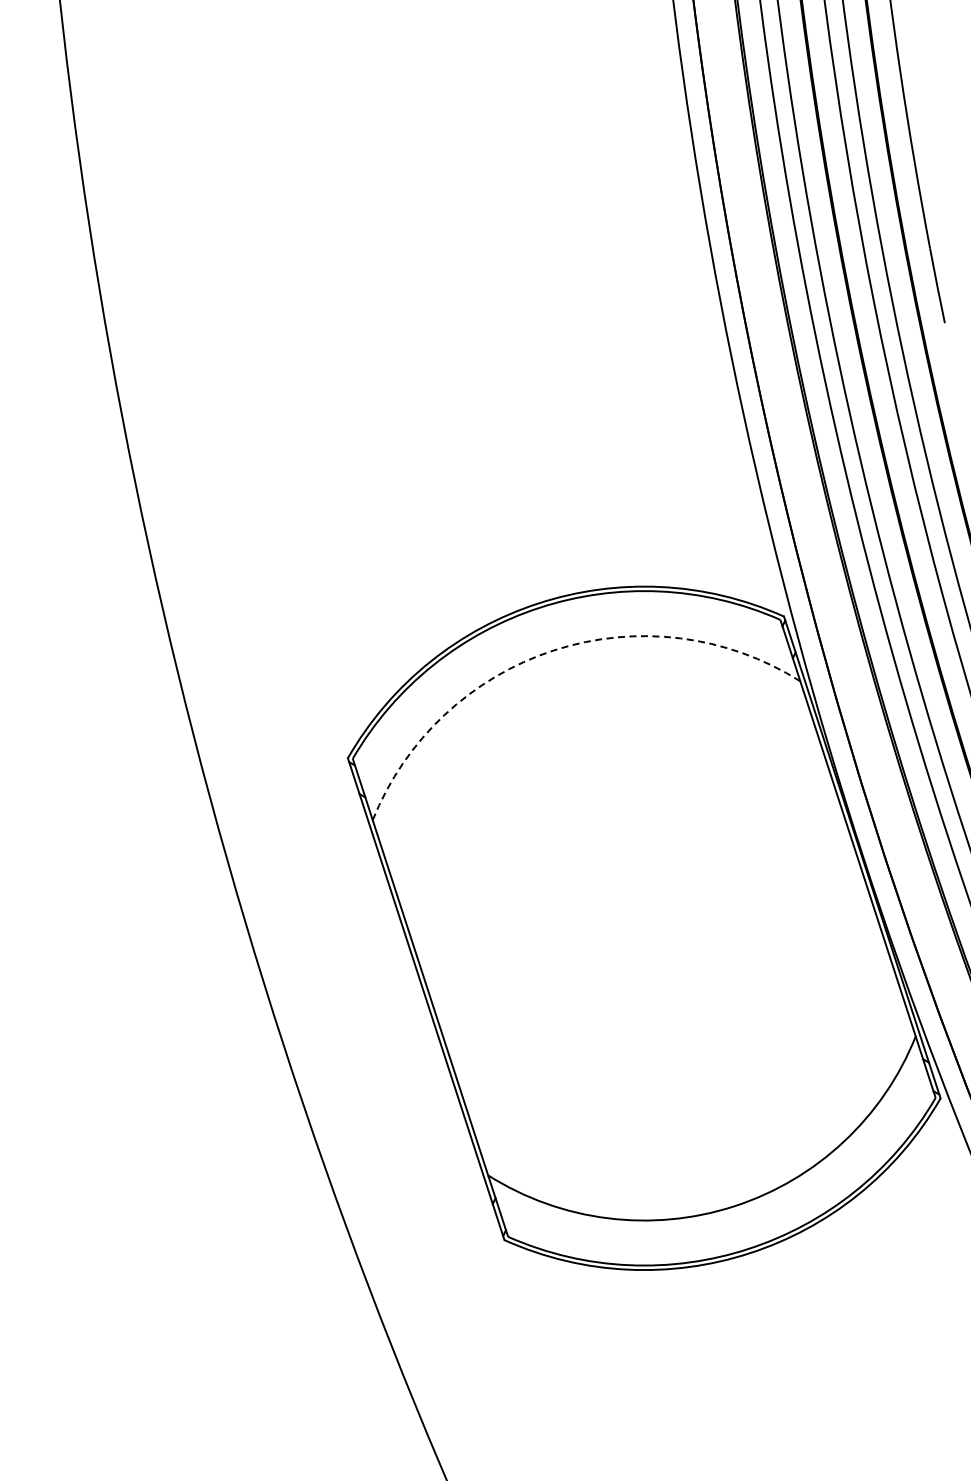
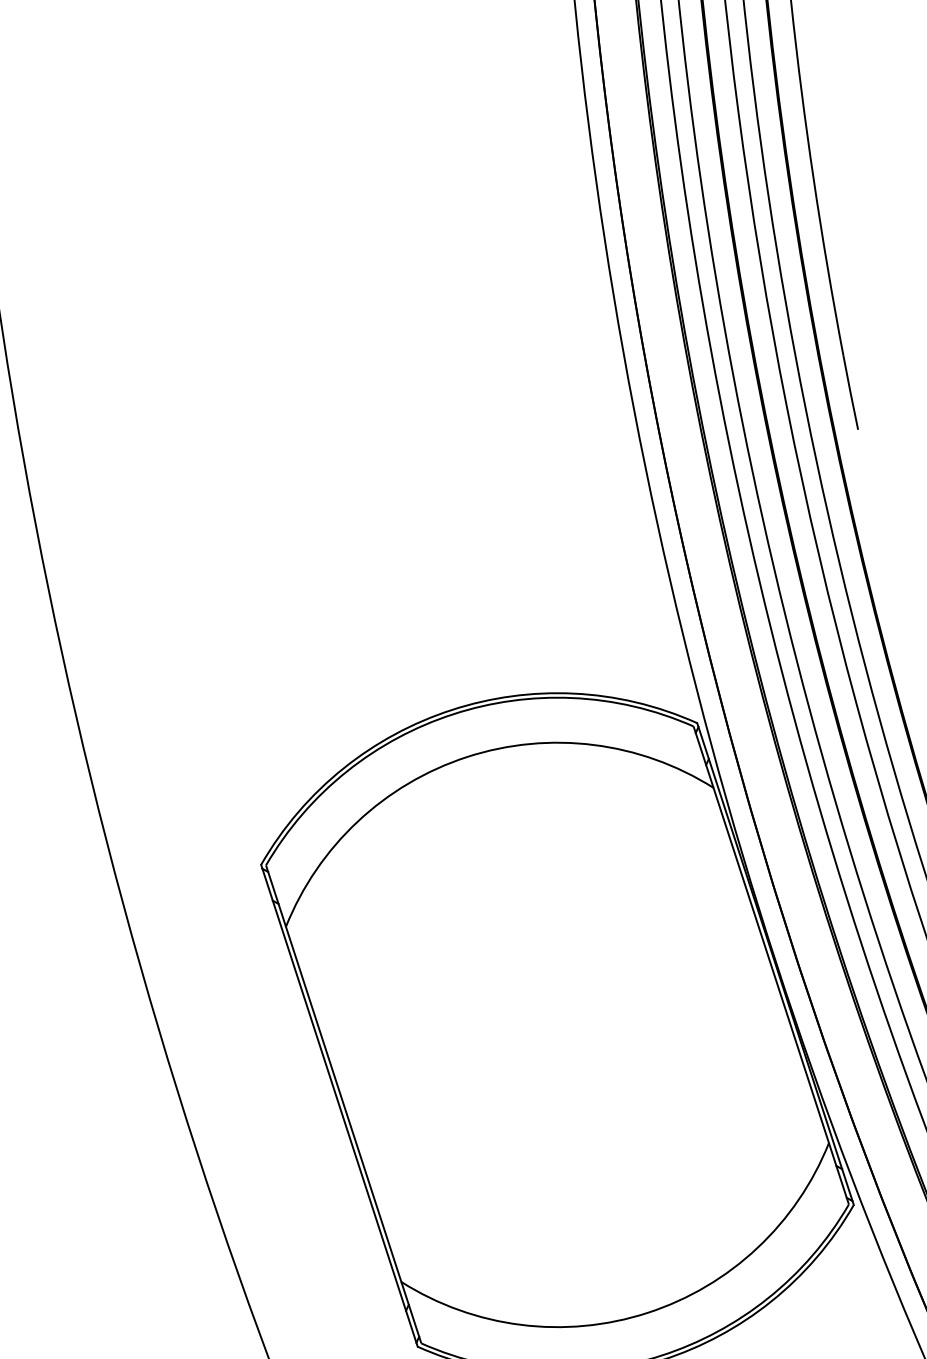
arc: (553, 650) -> (466, 757), dashed -> solid

